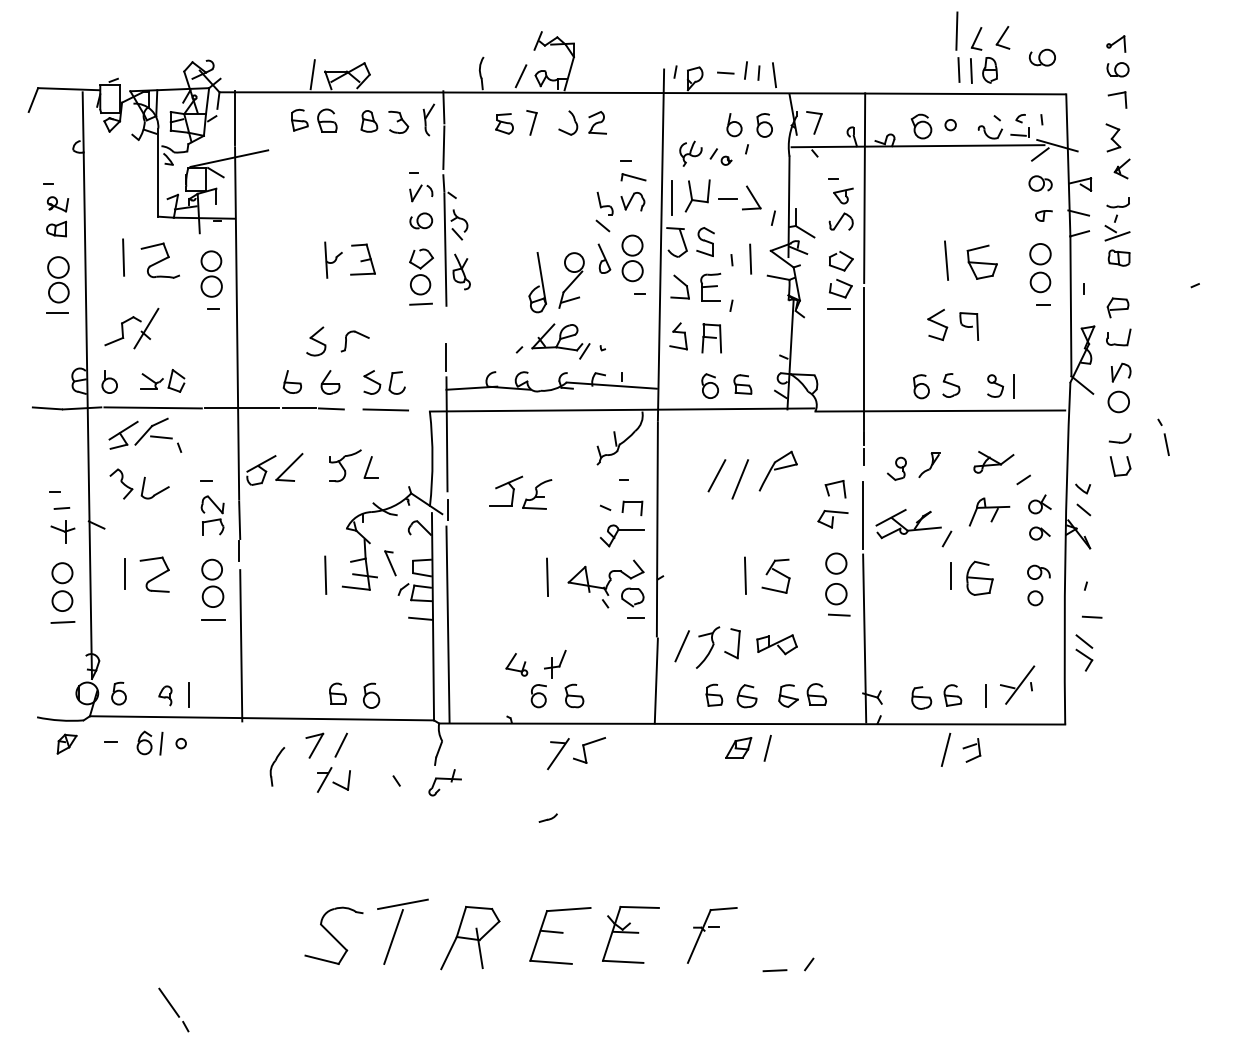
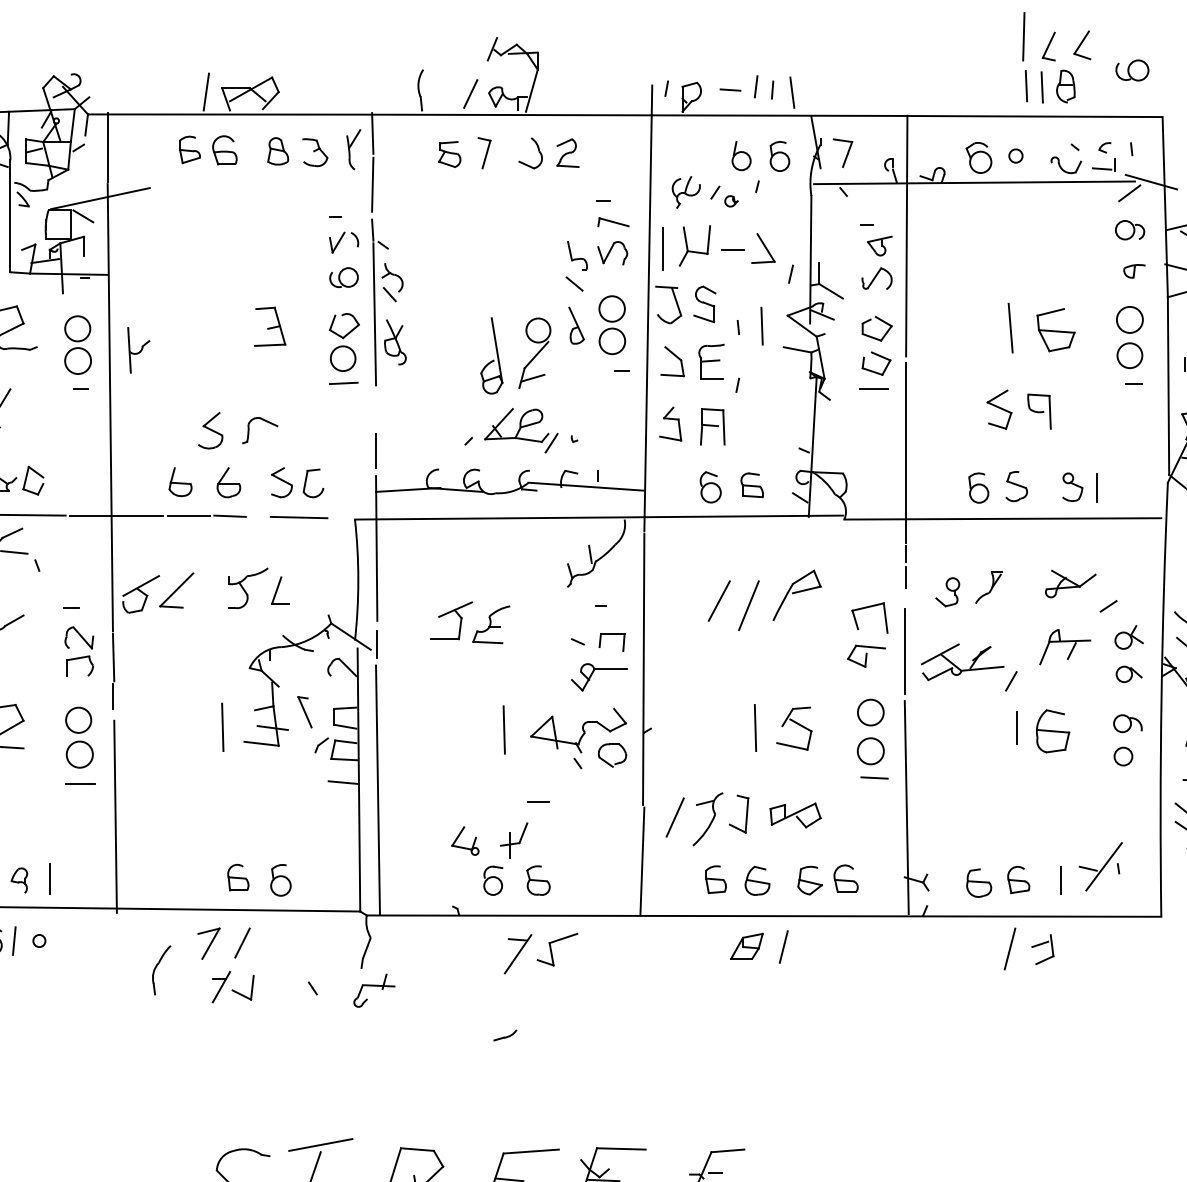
part: (333, 259) -> (138, 349), moved
part: (835, 489) -> (869, 618), size x1.4
line: (635, 617) -> (537, 801), moved

